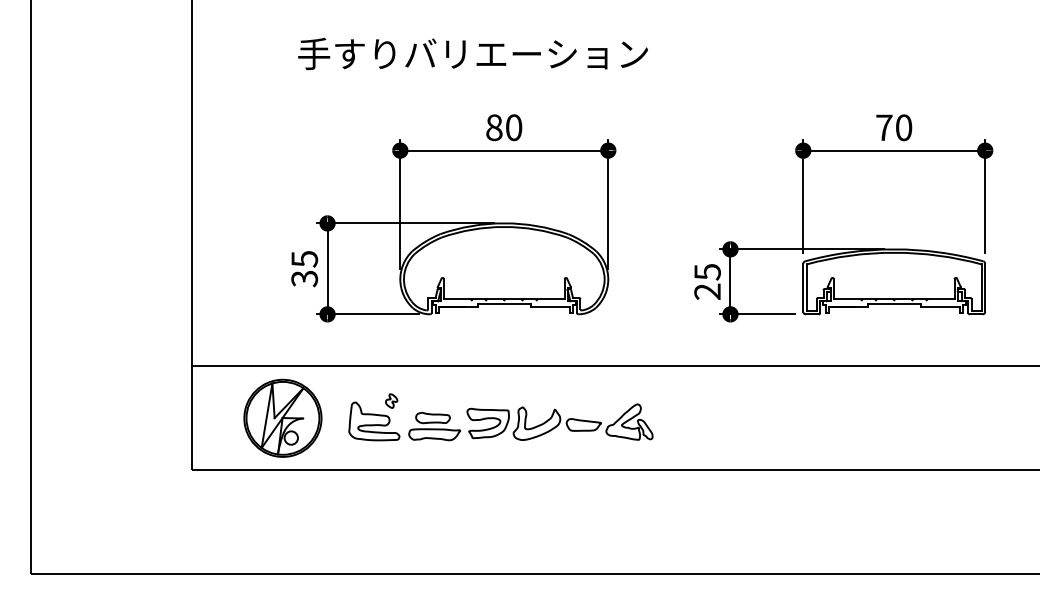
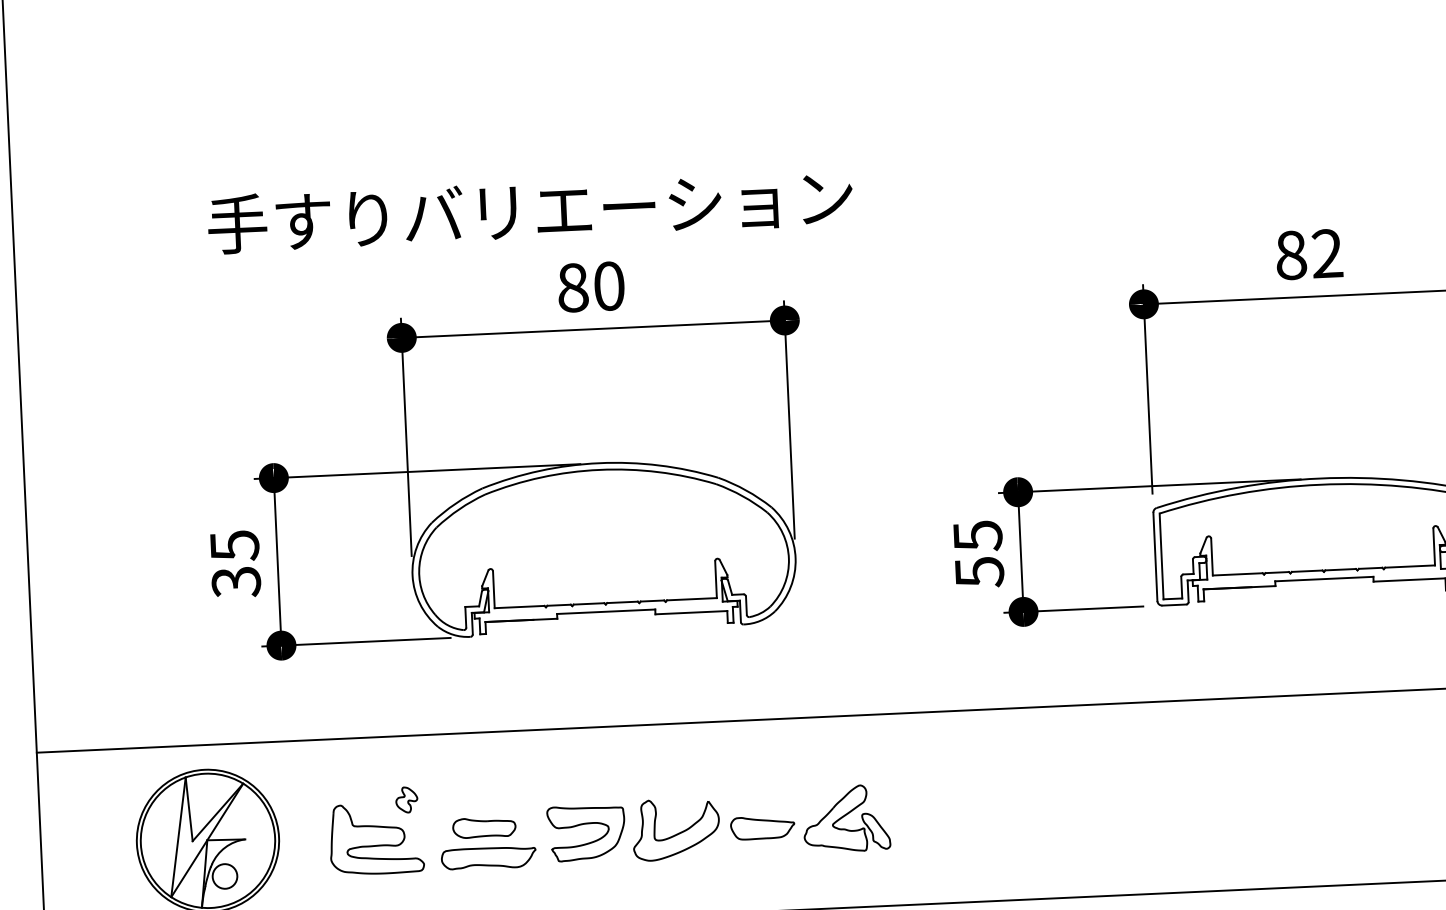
text: (472, 53) -> (529, 210), moved
text: (894, 127) -> (1310, 254), 70 -> 82
text: (707, 291) -> (979, 571), 25 -> 55

